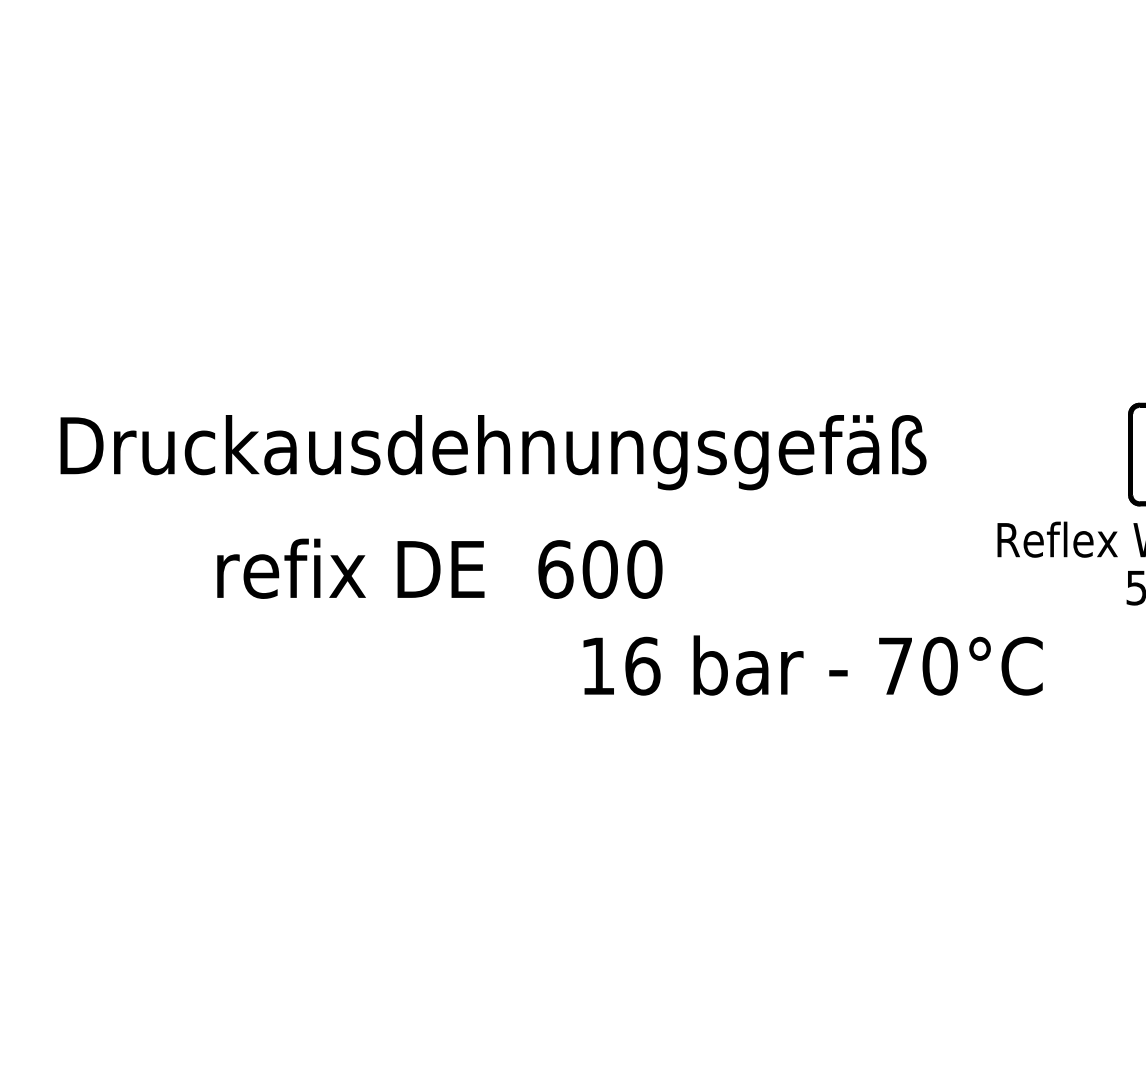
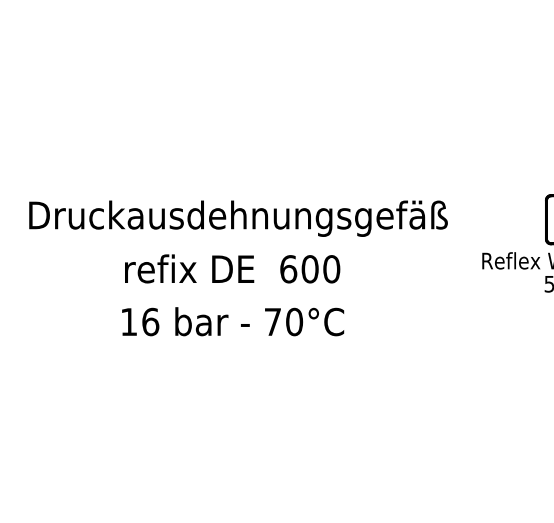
text: (439, 567) -> (232, 268), moved
text: (813, 665) -> (233, 321), moved

